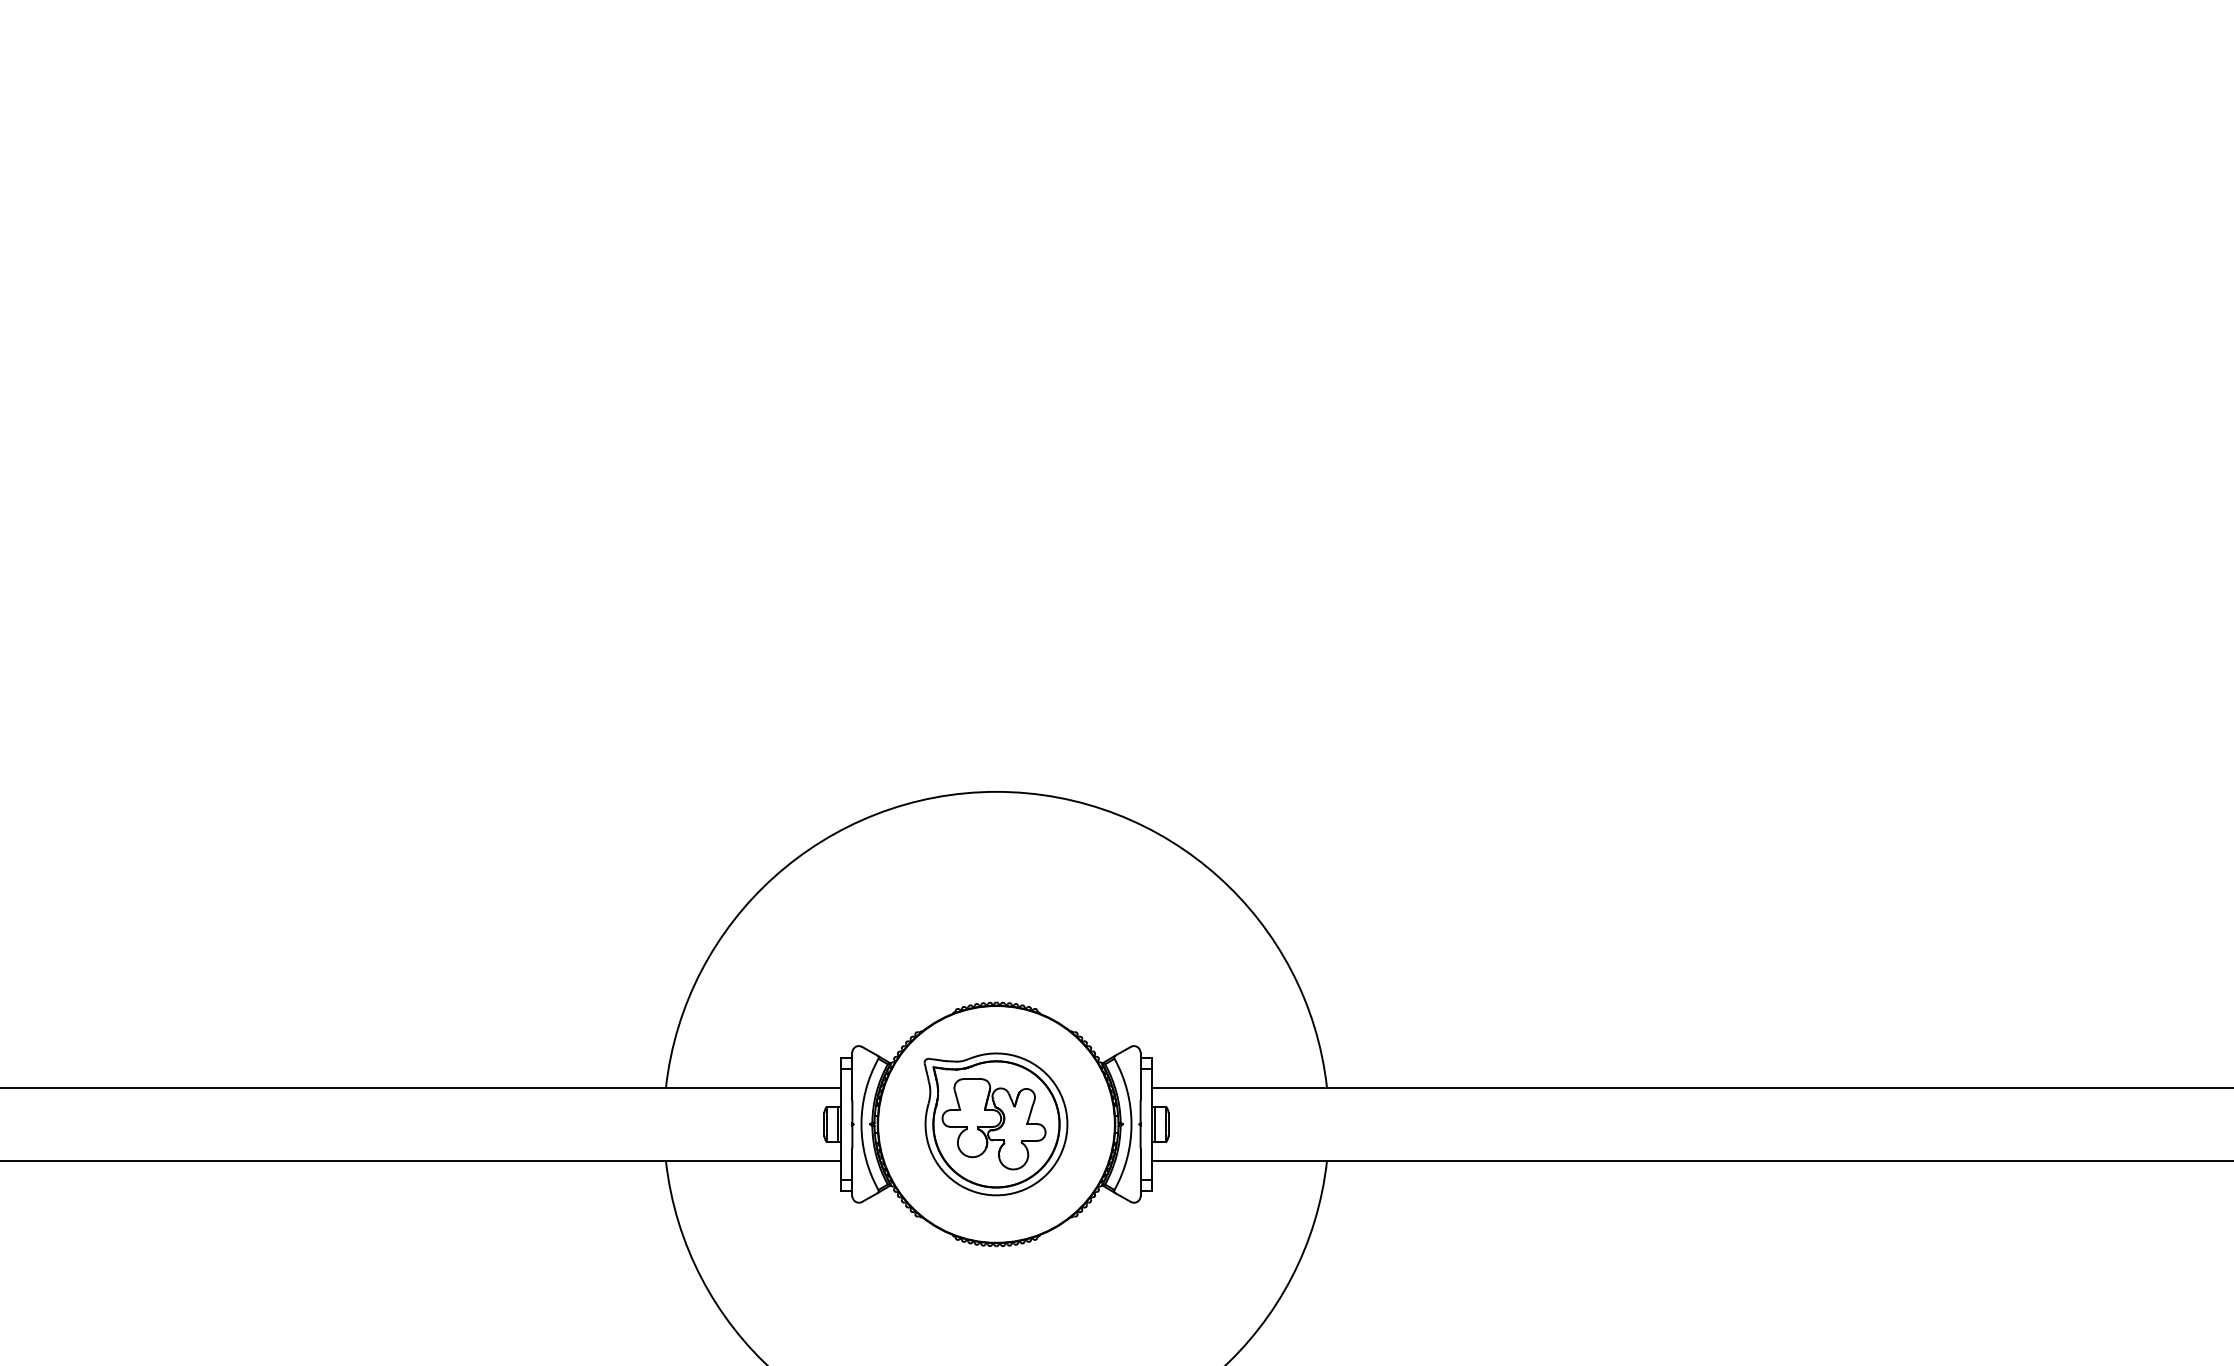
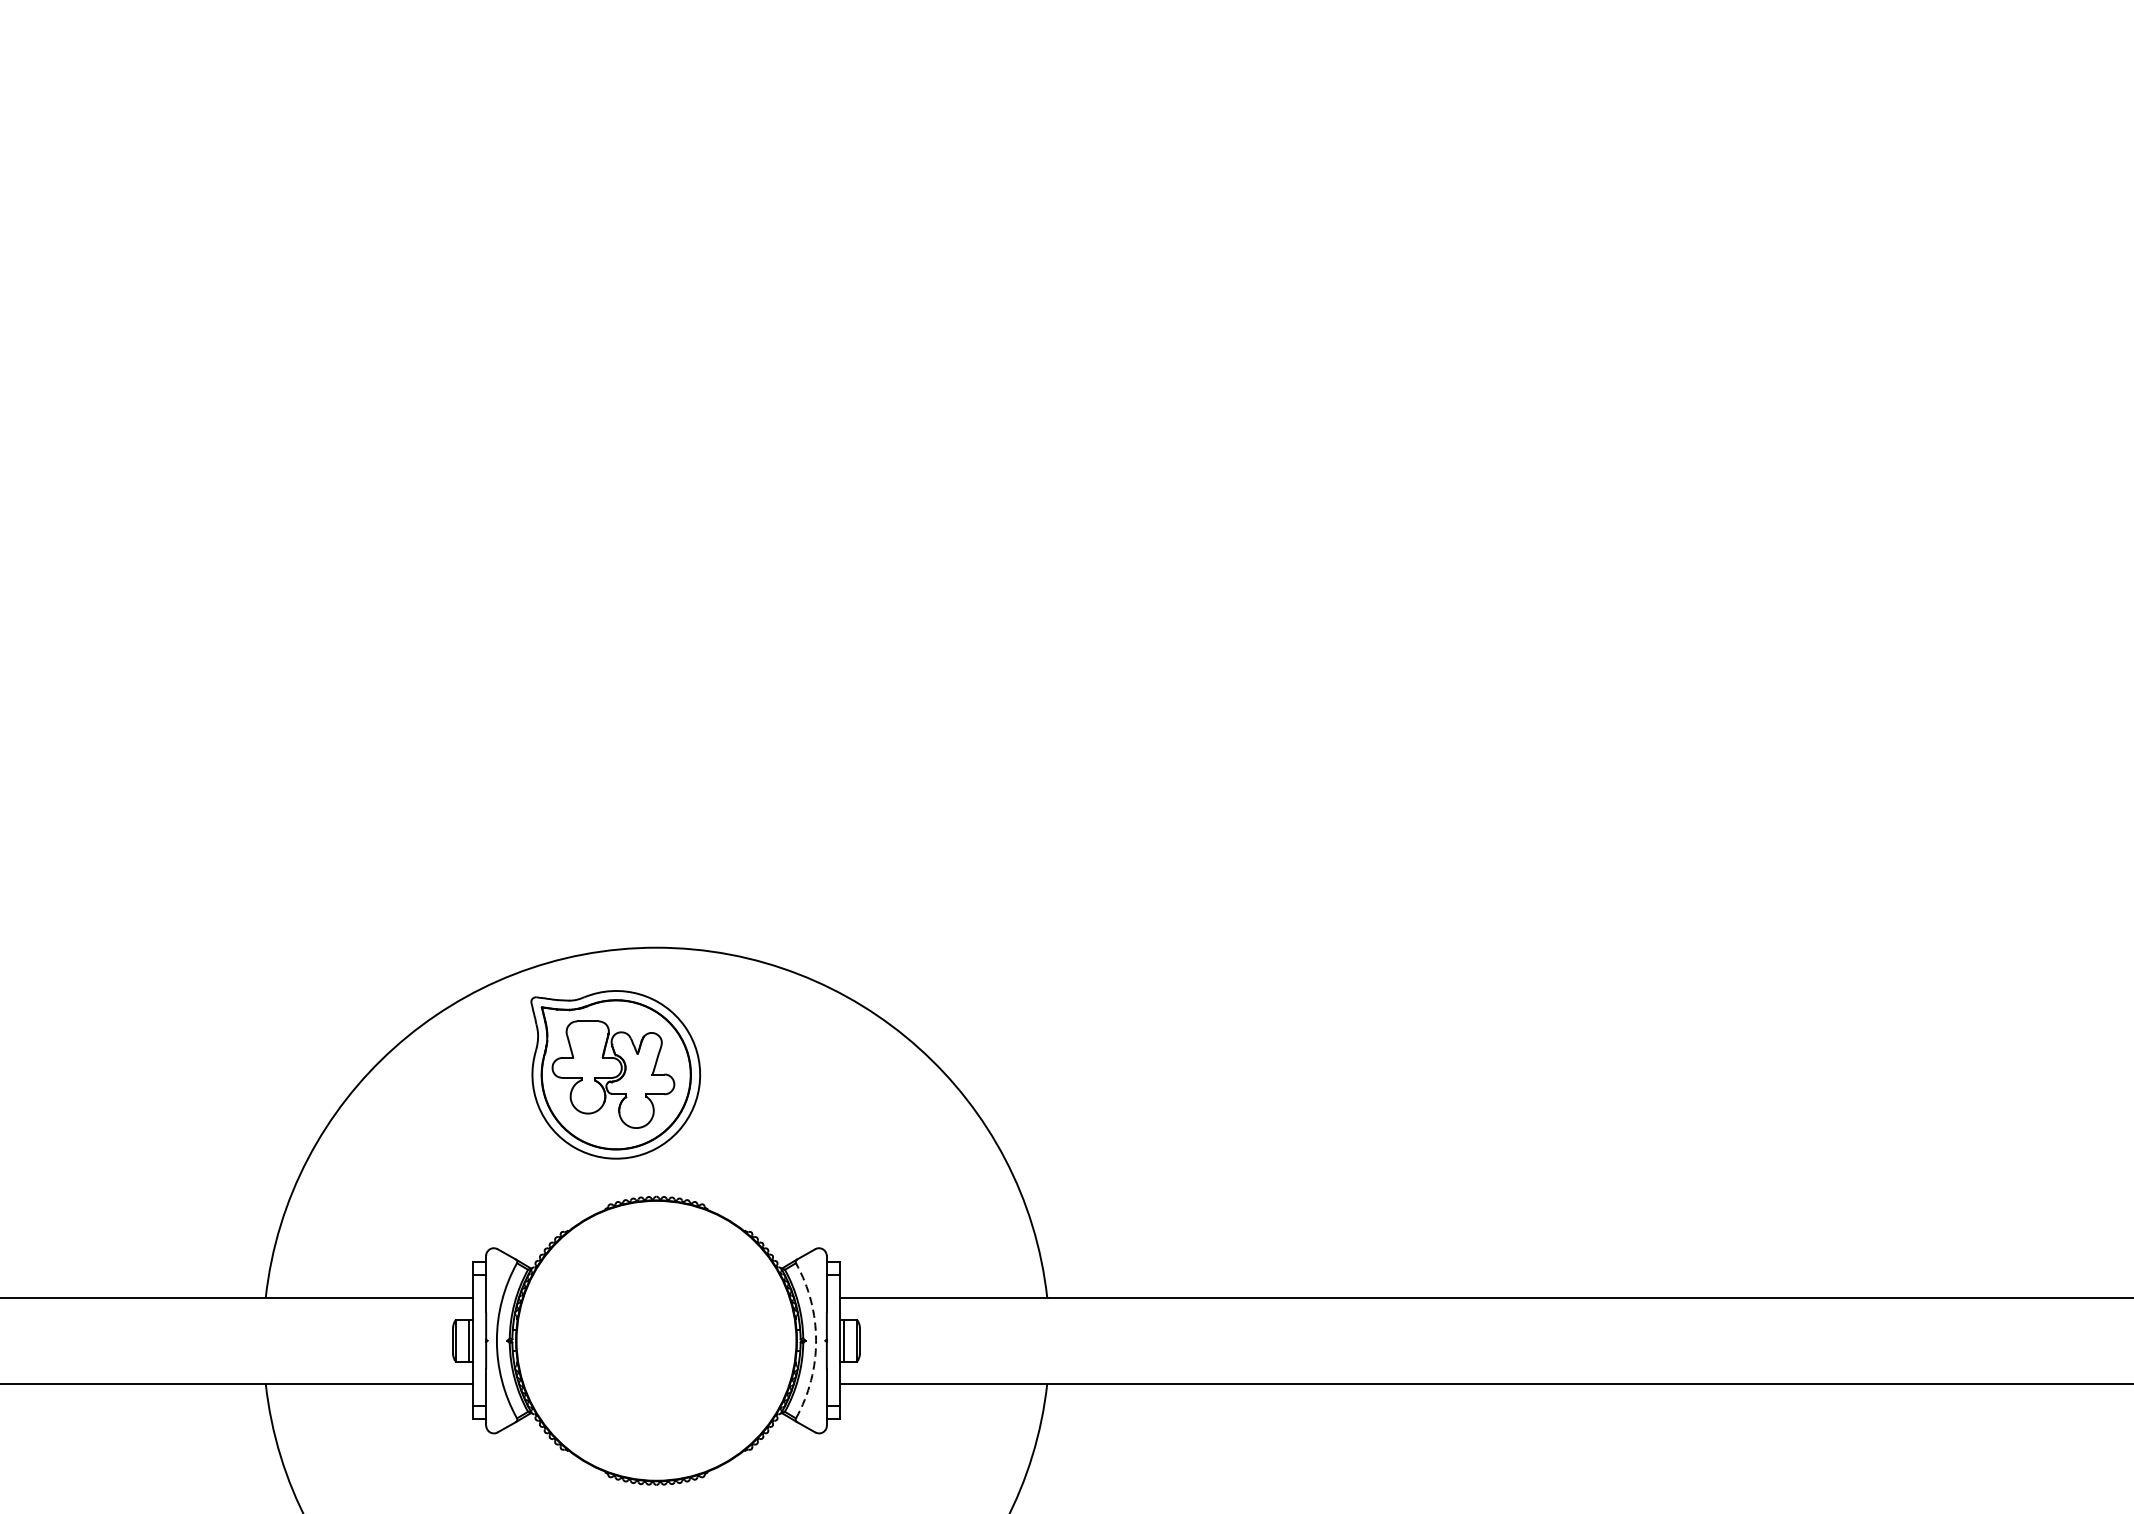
part: (995, 1124) -> (615, 1074), moved
arc: (1131, 1124) -> (816, 1340), solid -> dashed

